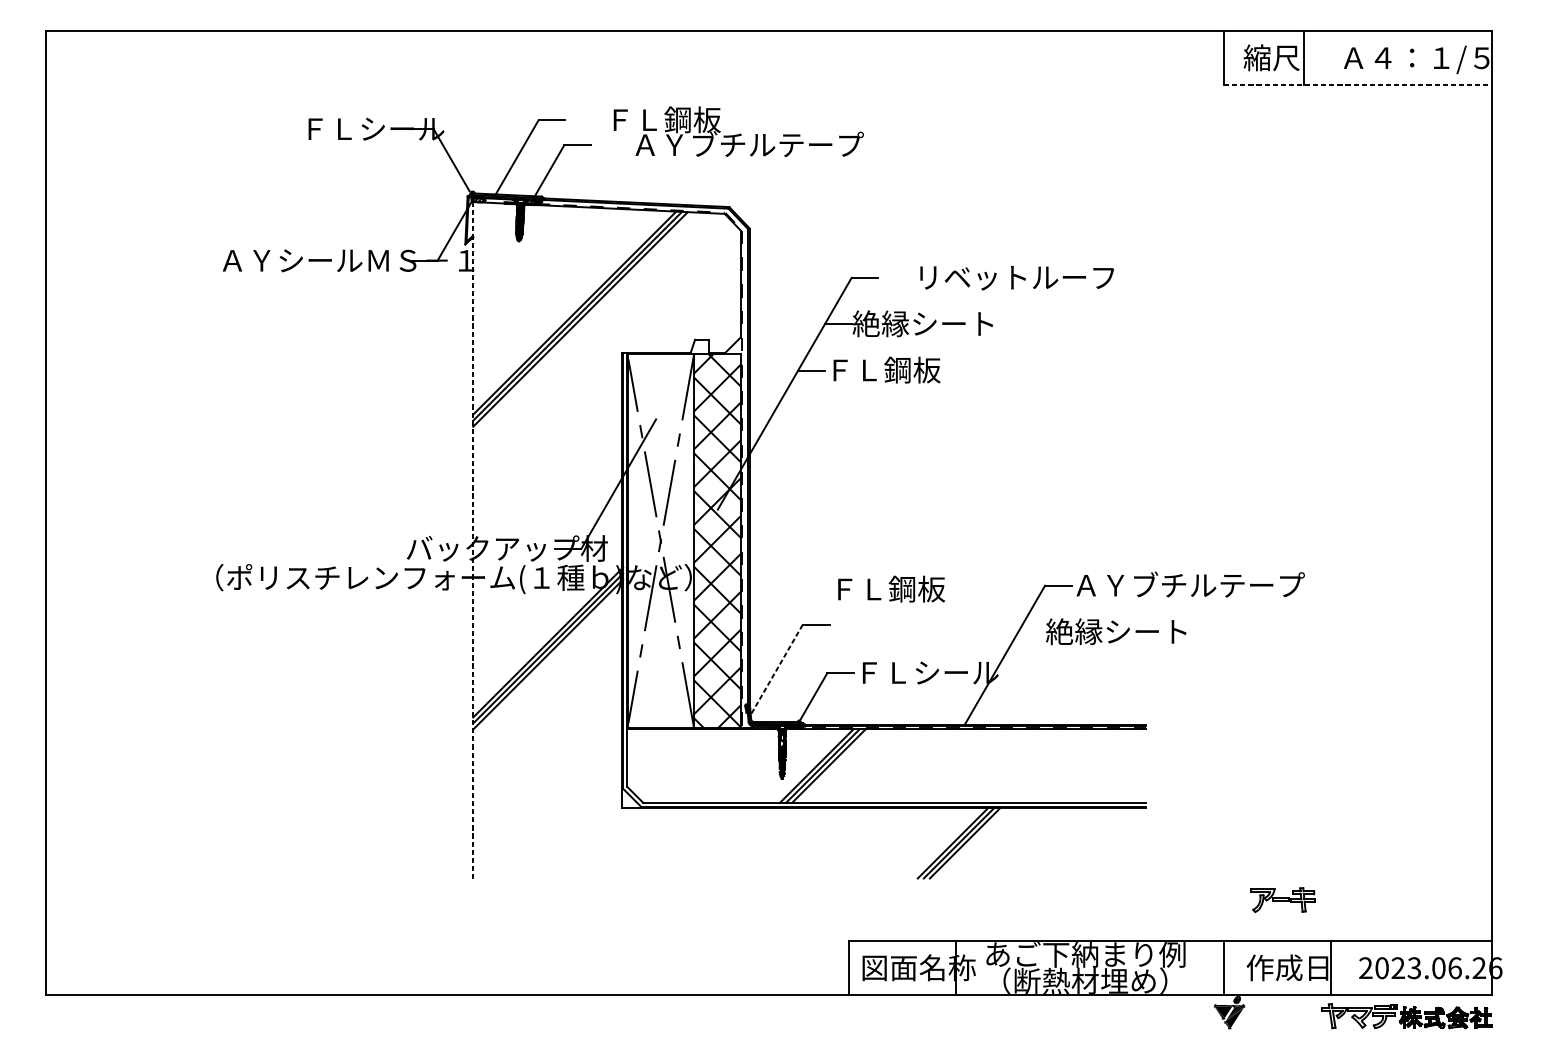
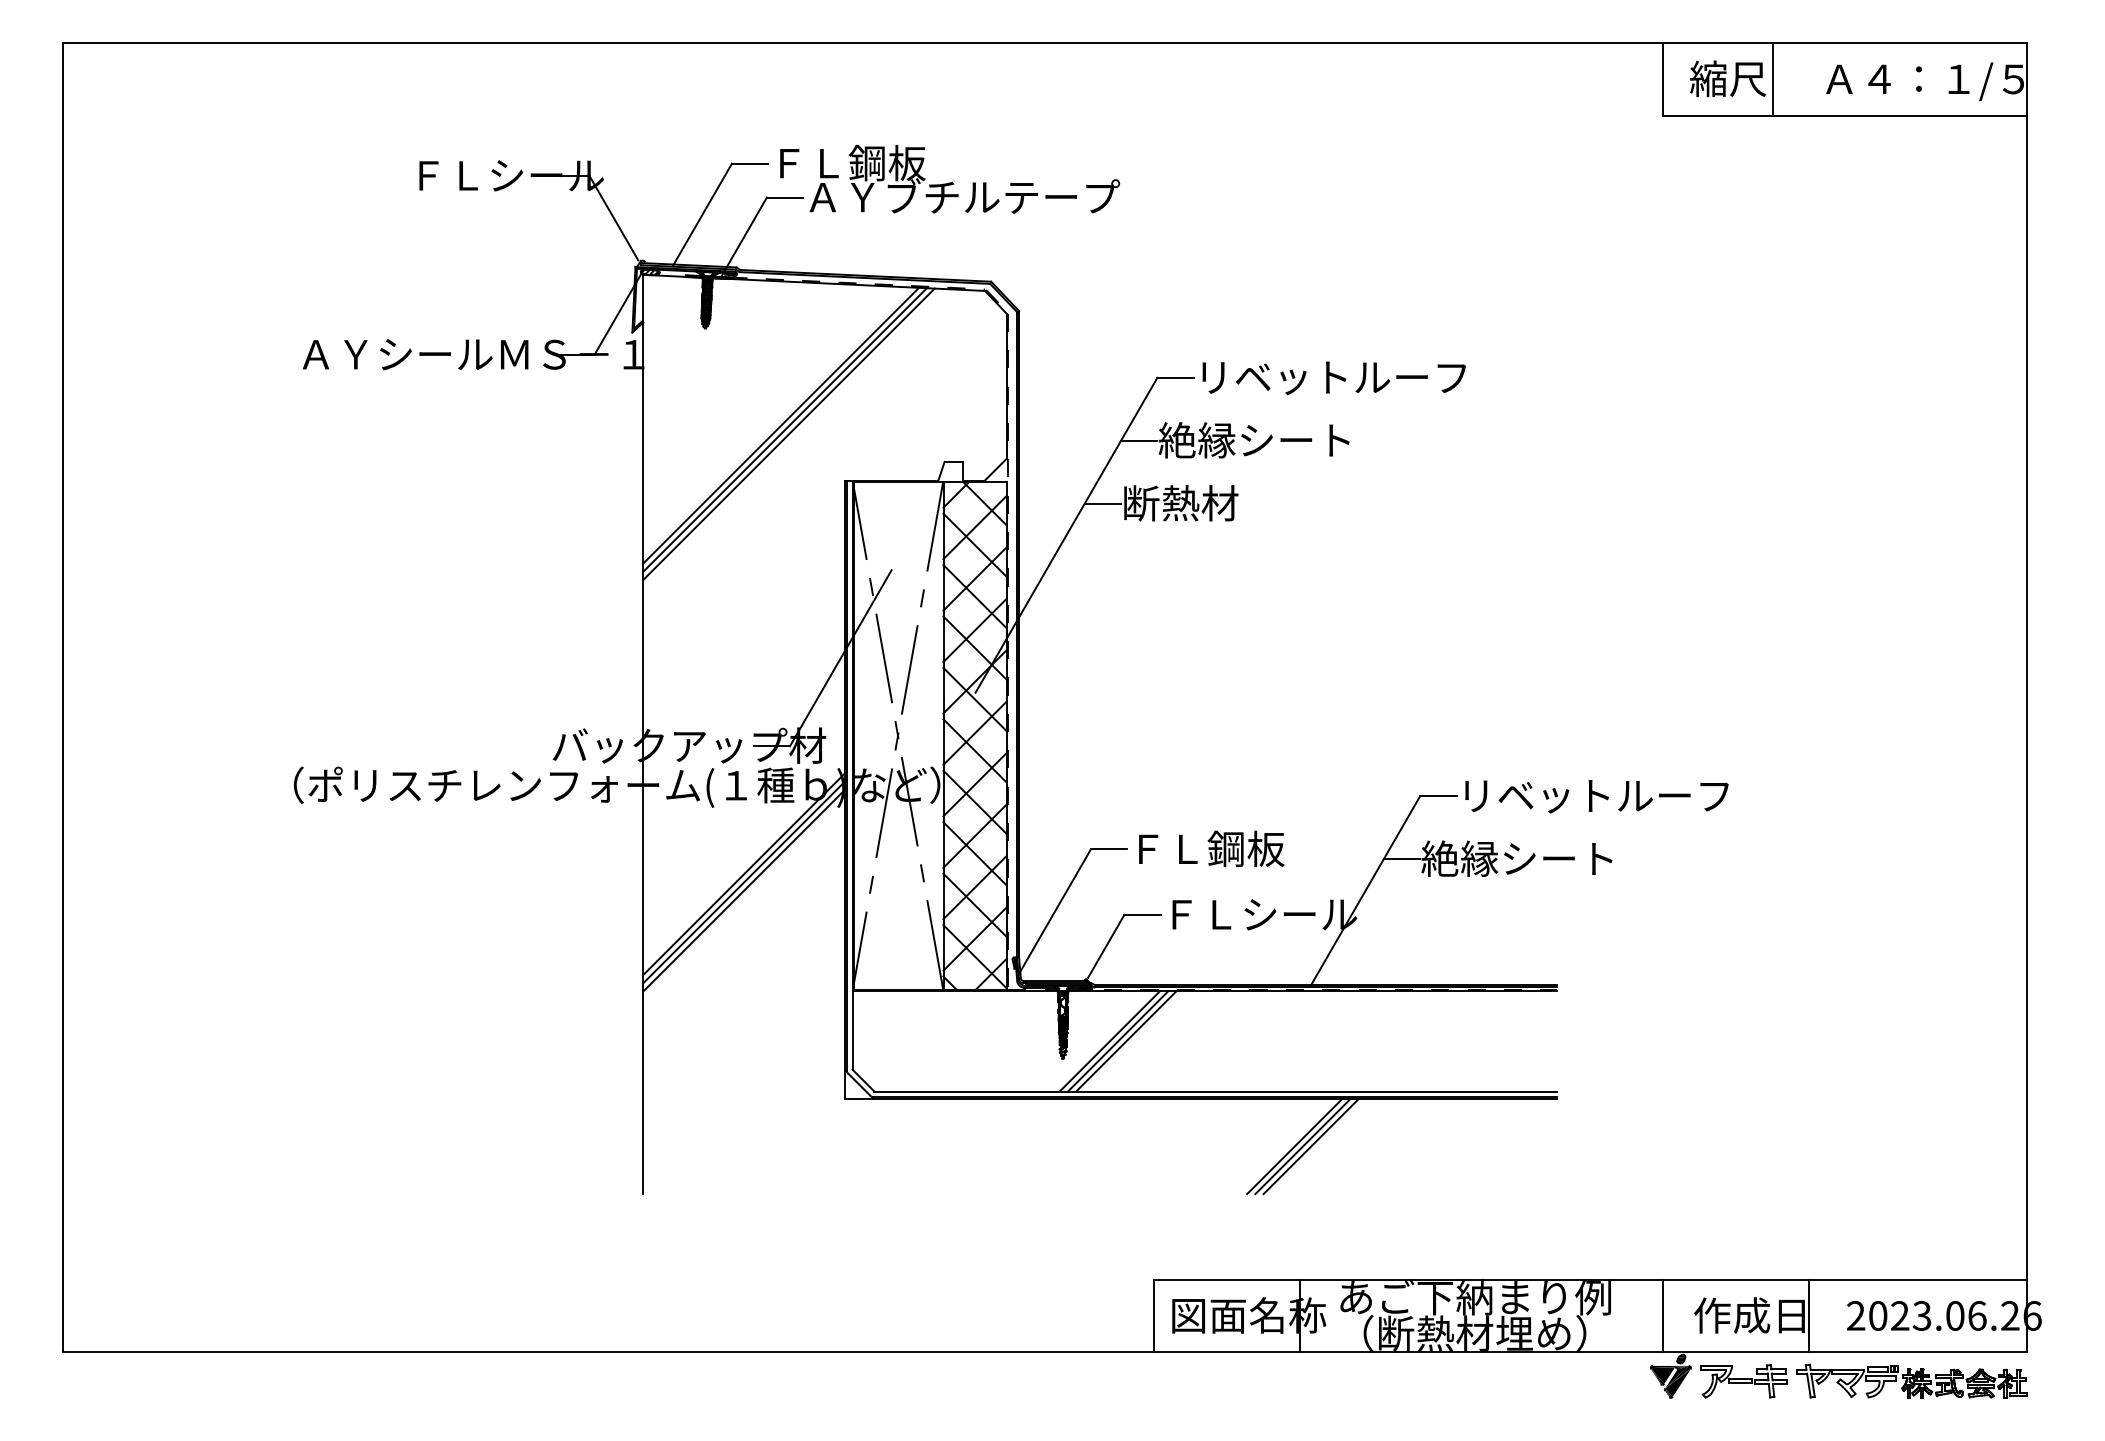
line: (1358, 84) -> (1845, 115), dashed -> solid
text: (739, 131) -> (950, 178), moved
text: (1016, 278) -> (1333, 378), moved
text: (884, 370) -> (1201, 503), ＦＬ鋼板 -> 断熱材
line: (473, 540) -> (643, 734), dashed -> solid
text: (1191, 585) -> (1618, 795), ＡＹブチルテープ -> リベットルーフ
text: (891, 588) -> (1211, 848), moved
line: (1031, 632) -> (1401, 859), added
line: (775, 671) -> (1054, 912), dashed -> solid
part: (1283, 900) -> (1743, 1381), moved

